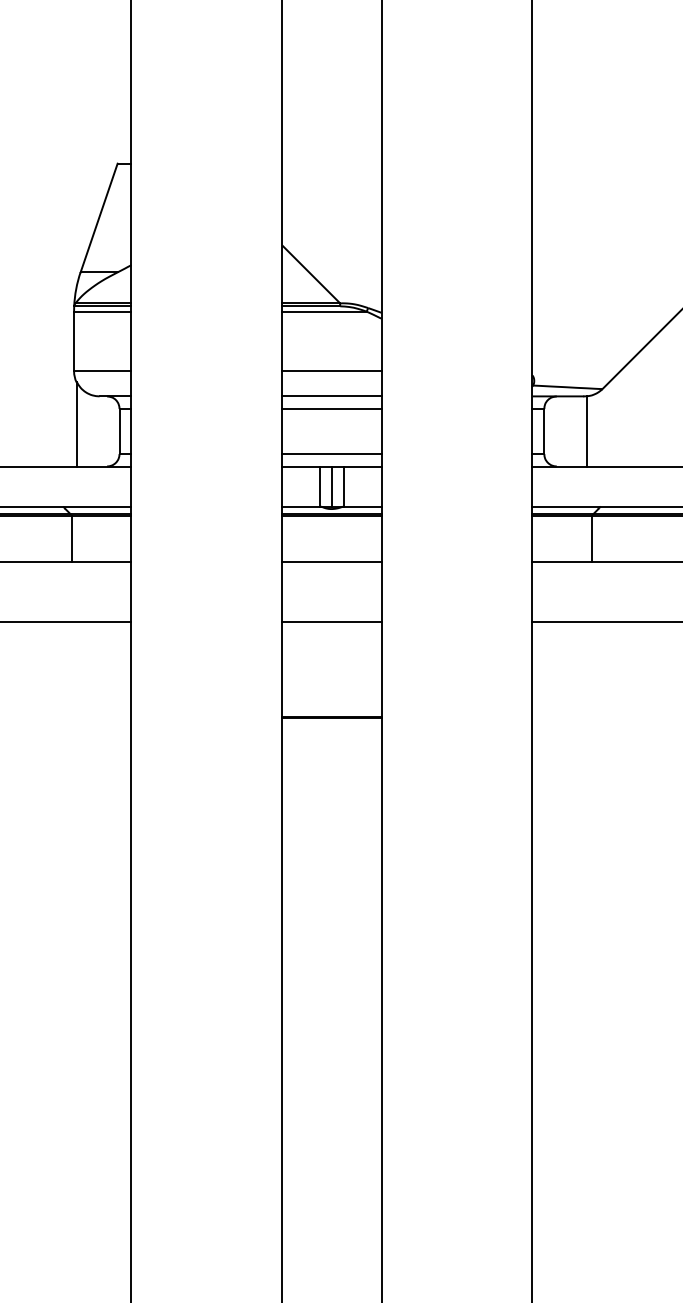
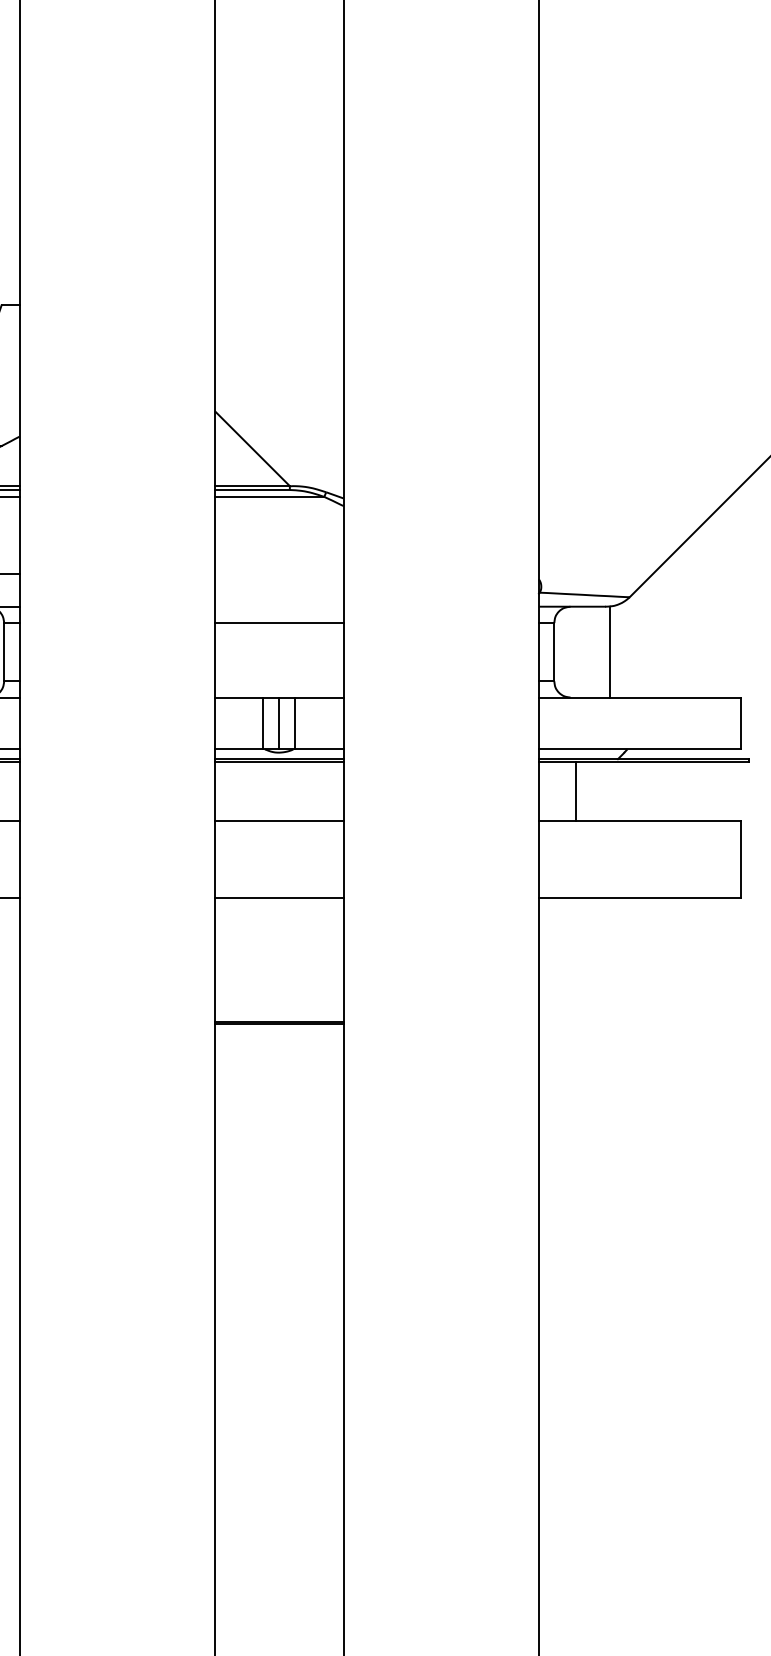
line: (331, 371) -> (278, 574), removed
line: (331, 396) -> (278, 606), removed
line: (331, 454) -> (278, 681), removed
line: (592, 538) -> (576, 790), moved

